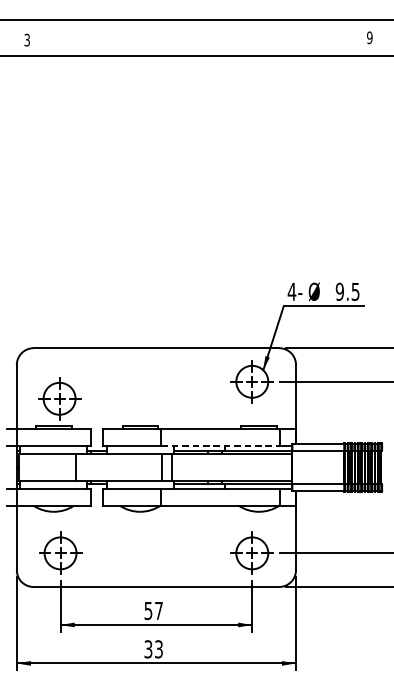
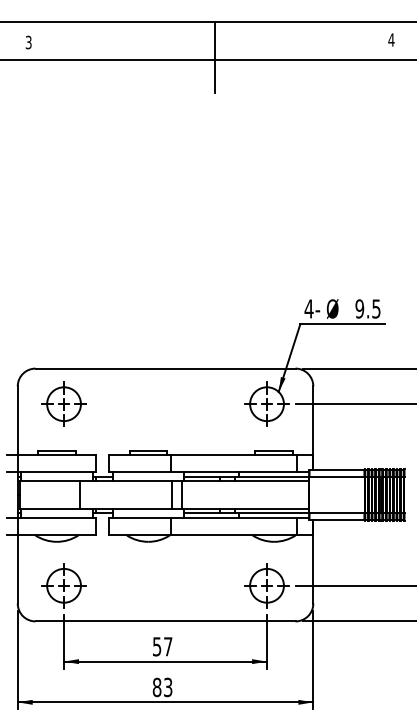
text: (369, 37) -> (391, 39), 9 -> 4
line: (203, 53) -> (215, 56), added
part: (59, 398) -> (63, 403), moved
line: (220, 446) -> (233, 472), dashed -> solid
text: (147, 649) -> (156, 687), 33 -> 83

